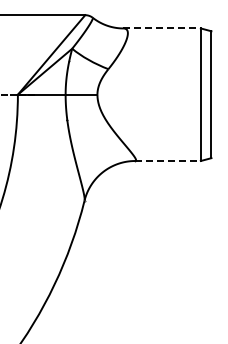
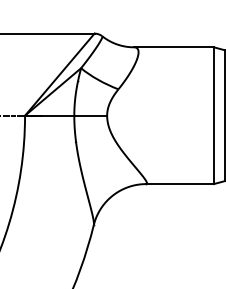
line: (162, 28) -> (174, 47), dashed -> solid
line: (168, 161) -> (180, 184), dashed -> solid

